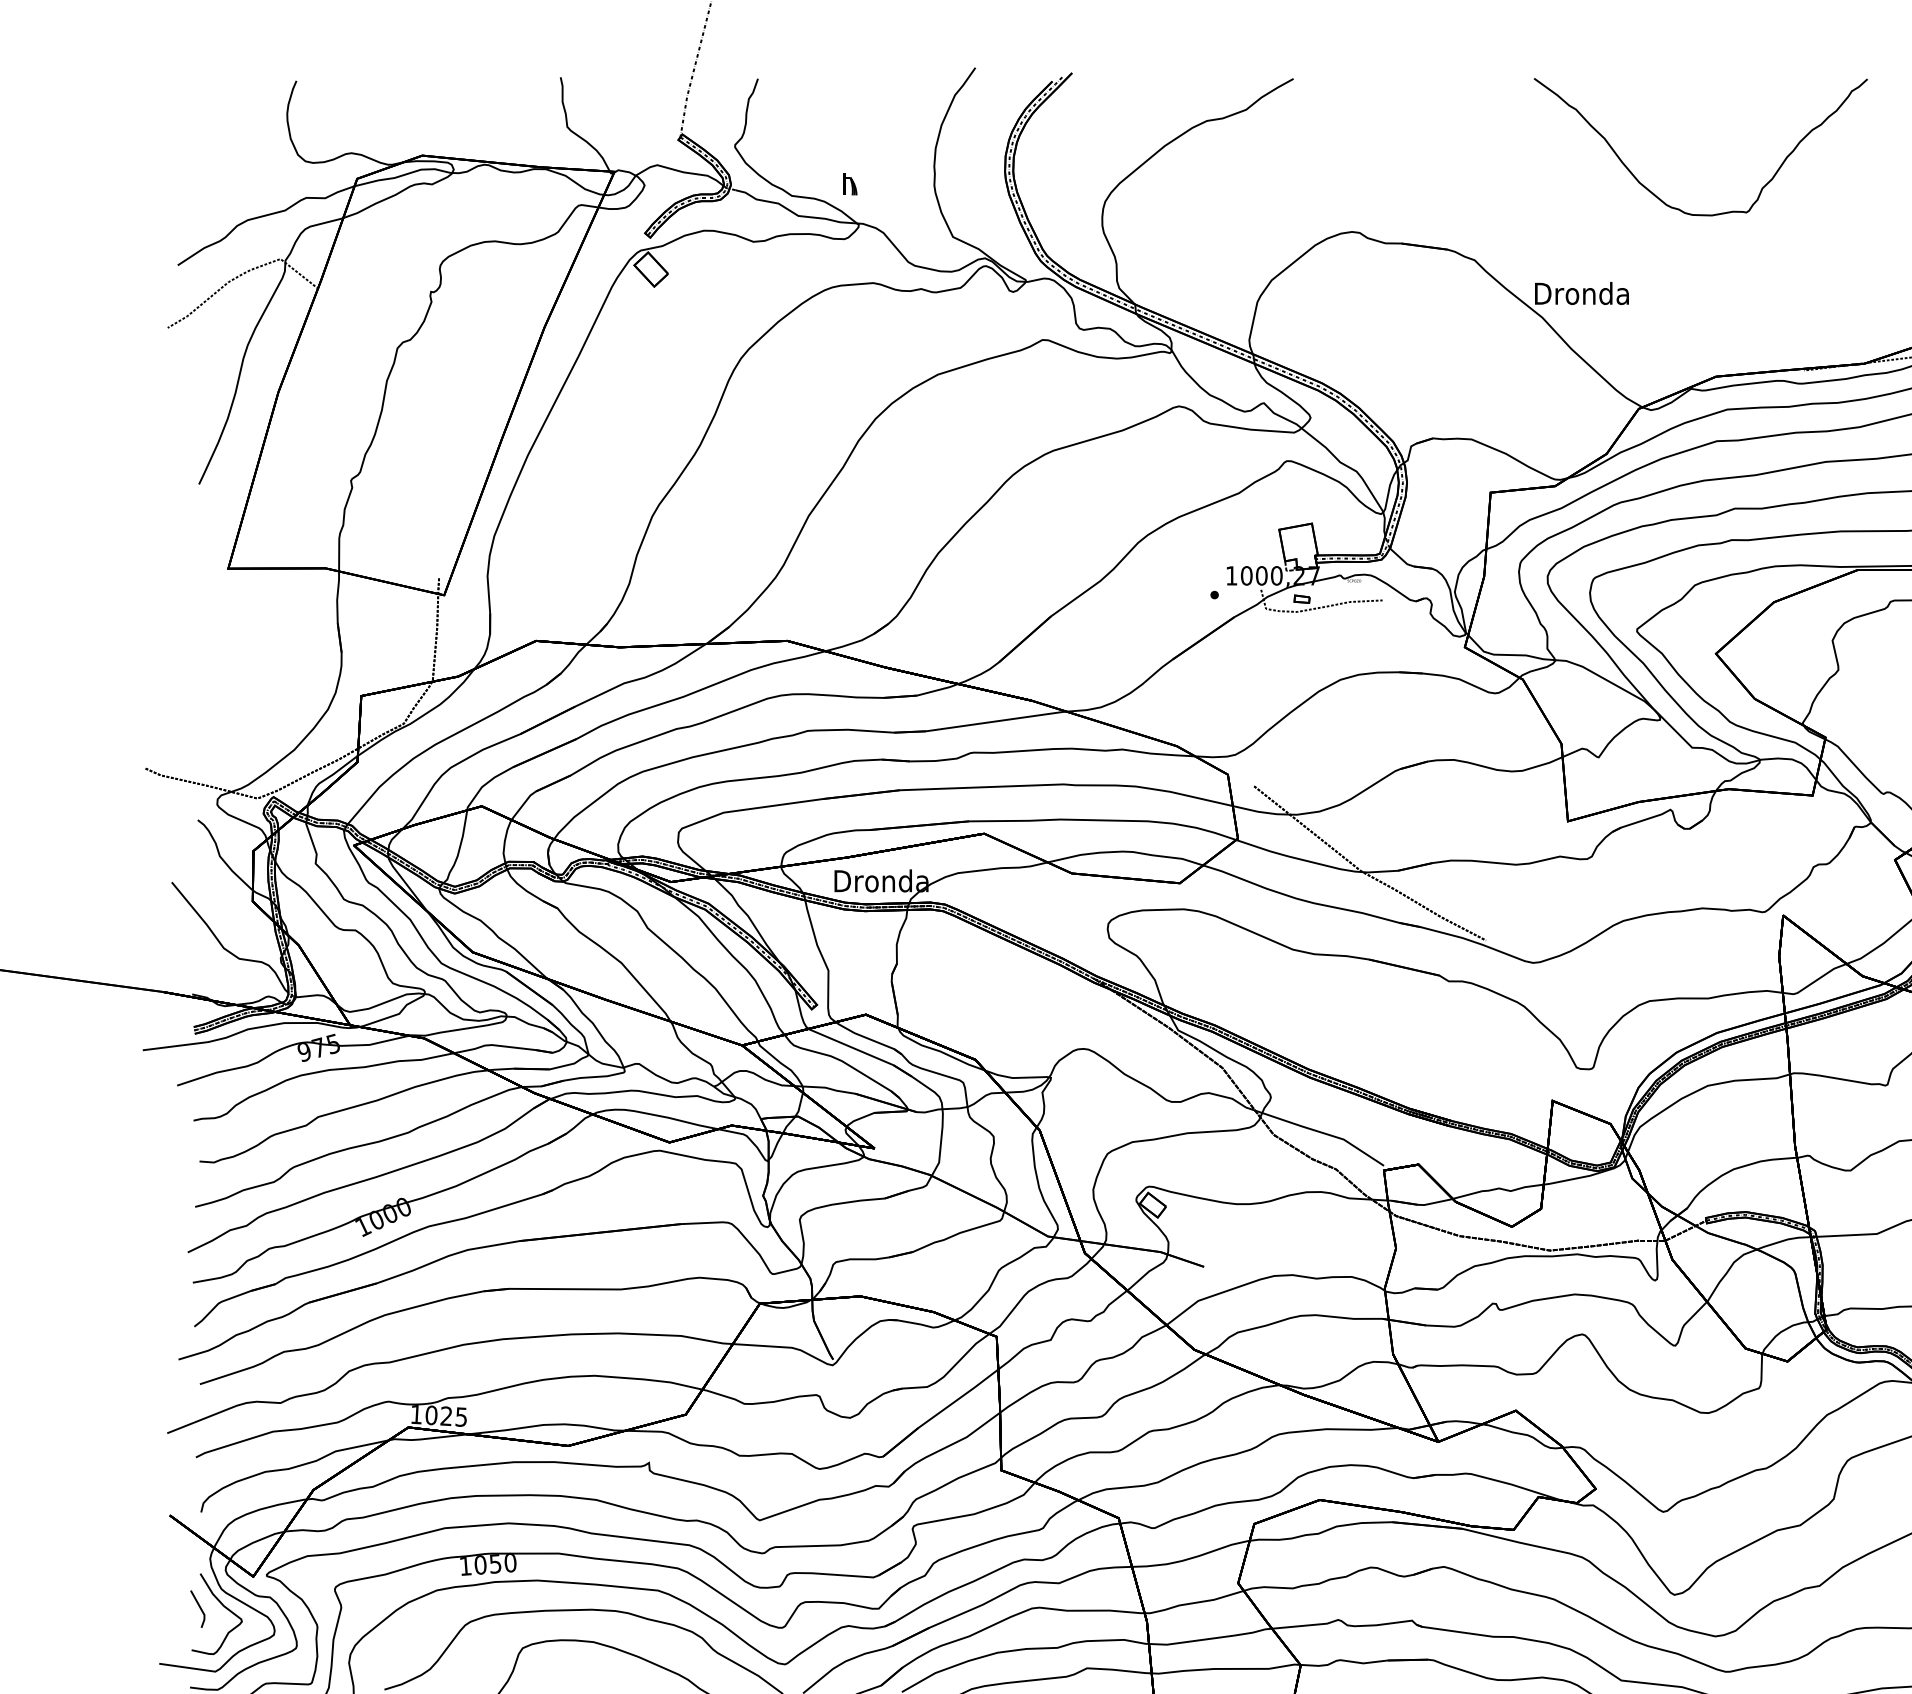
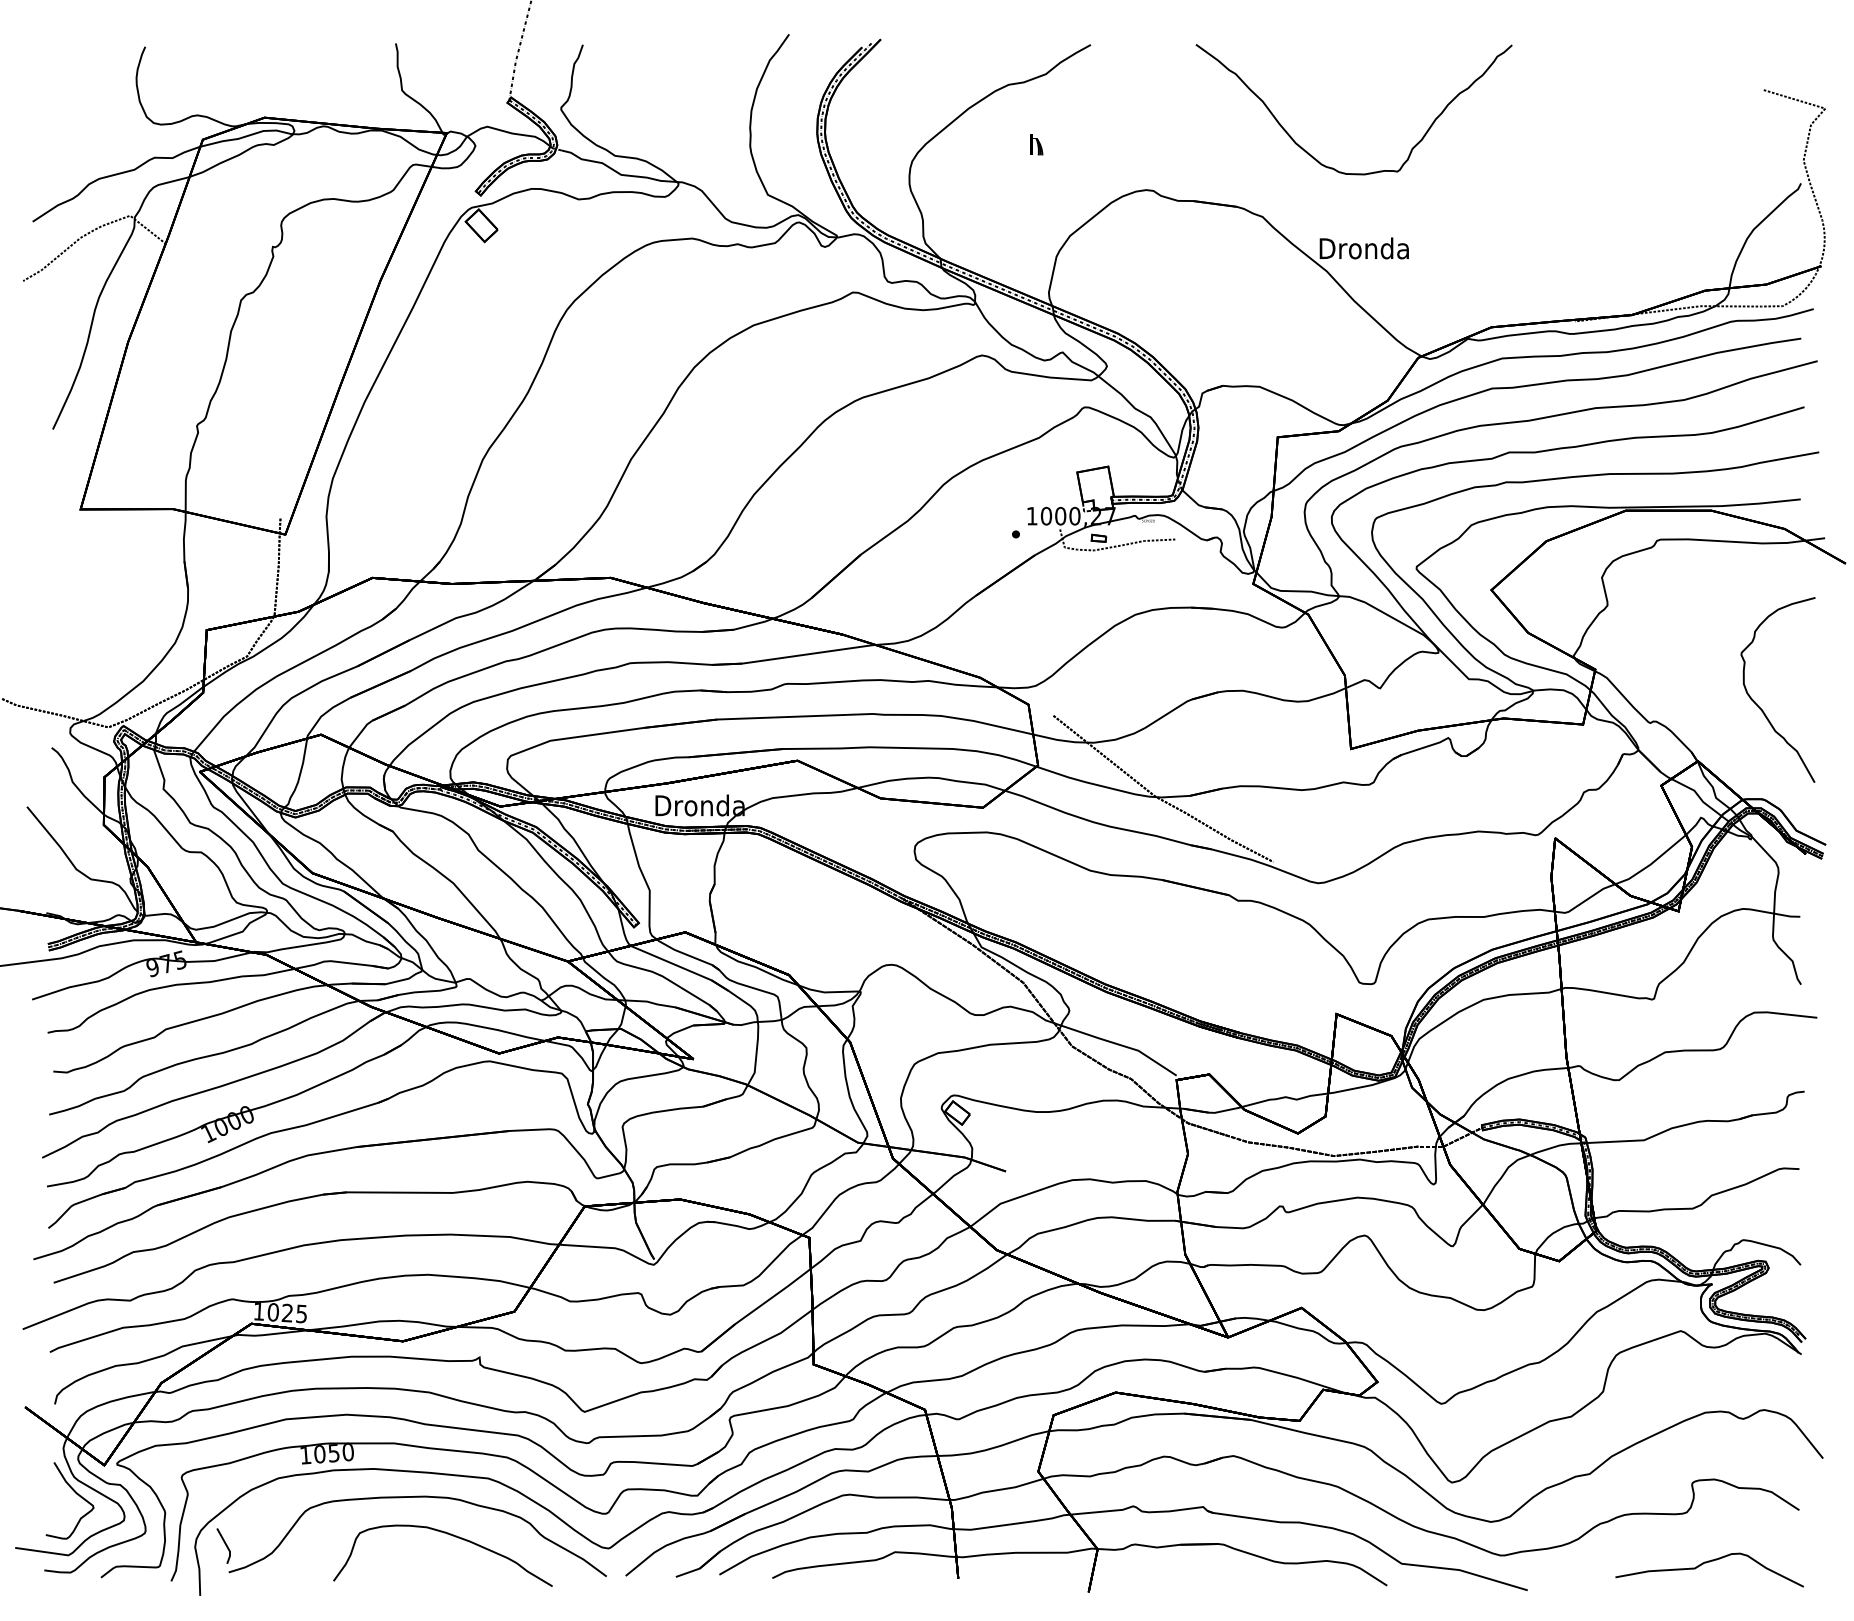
part: (850, 183) -> (1036, 144), moved
curve: (1679, 208) -> (1333, 167), moved
line: (199, 1608) -> (225, 1545), moved

